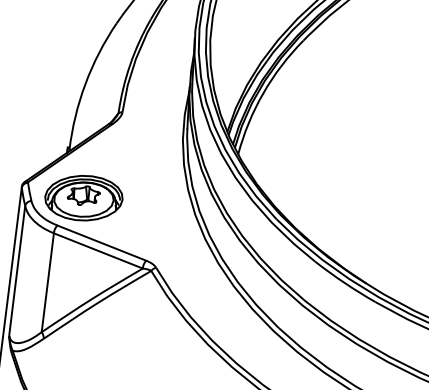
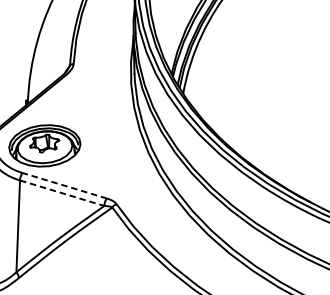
line: (101, 243) -> (64, 186), solid -> dashed
line: (98, 250) -> (62, 192), solid -> dashed

